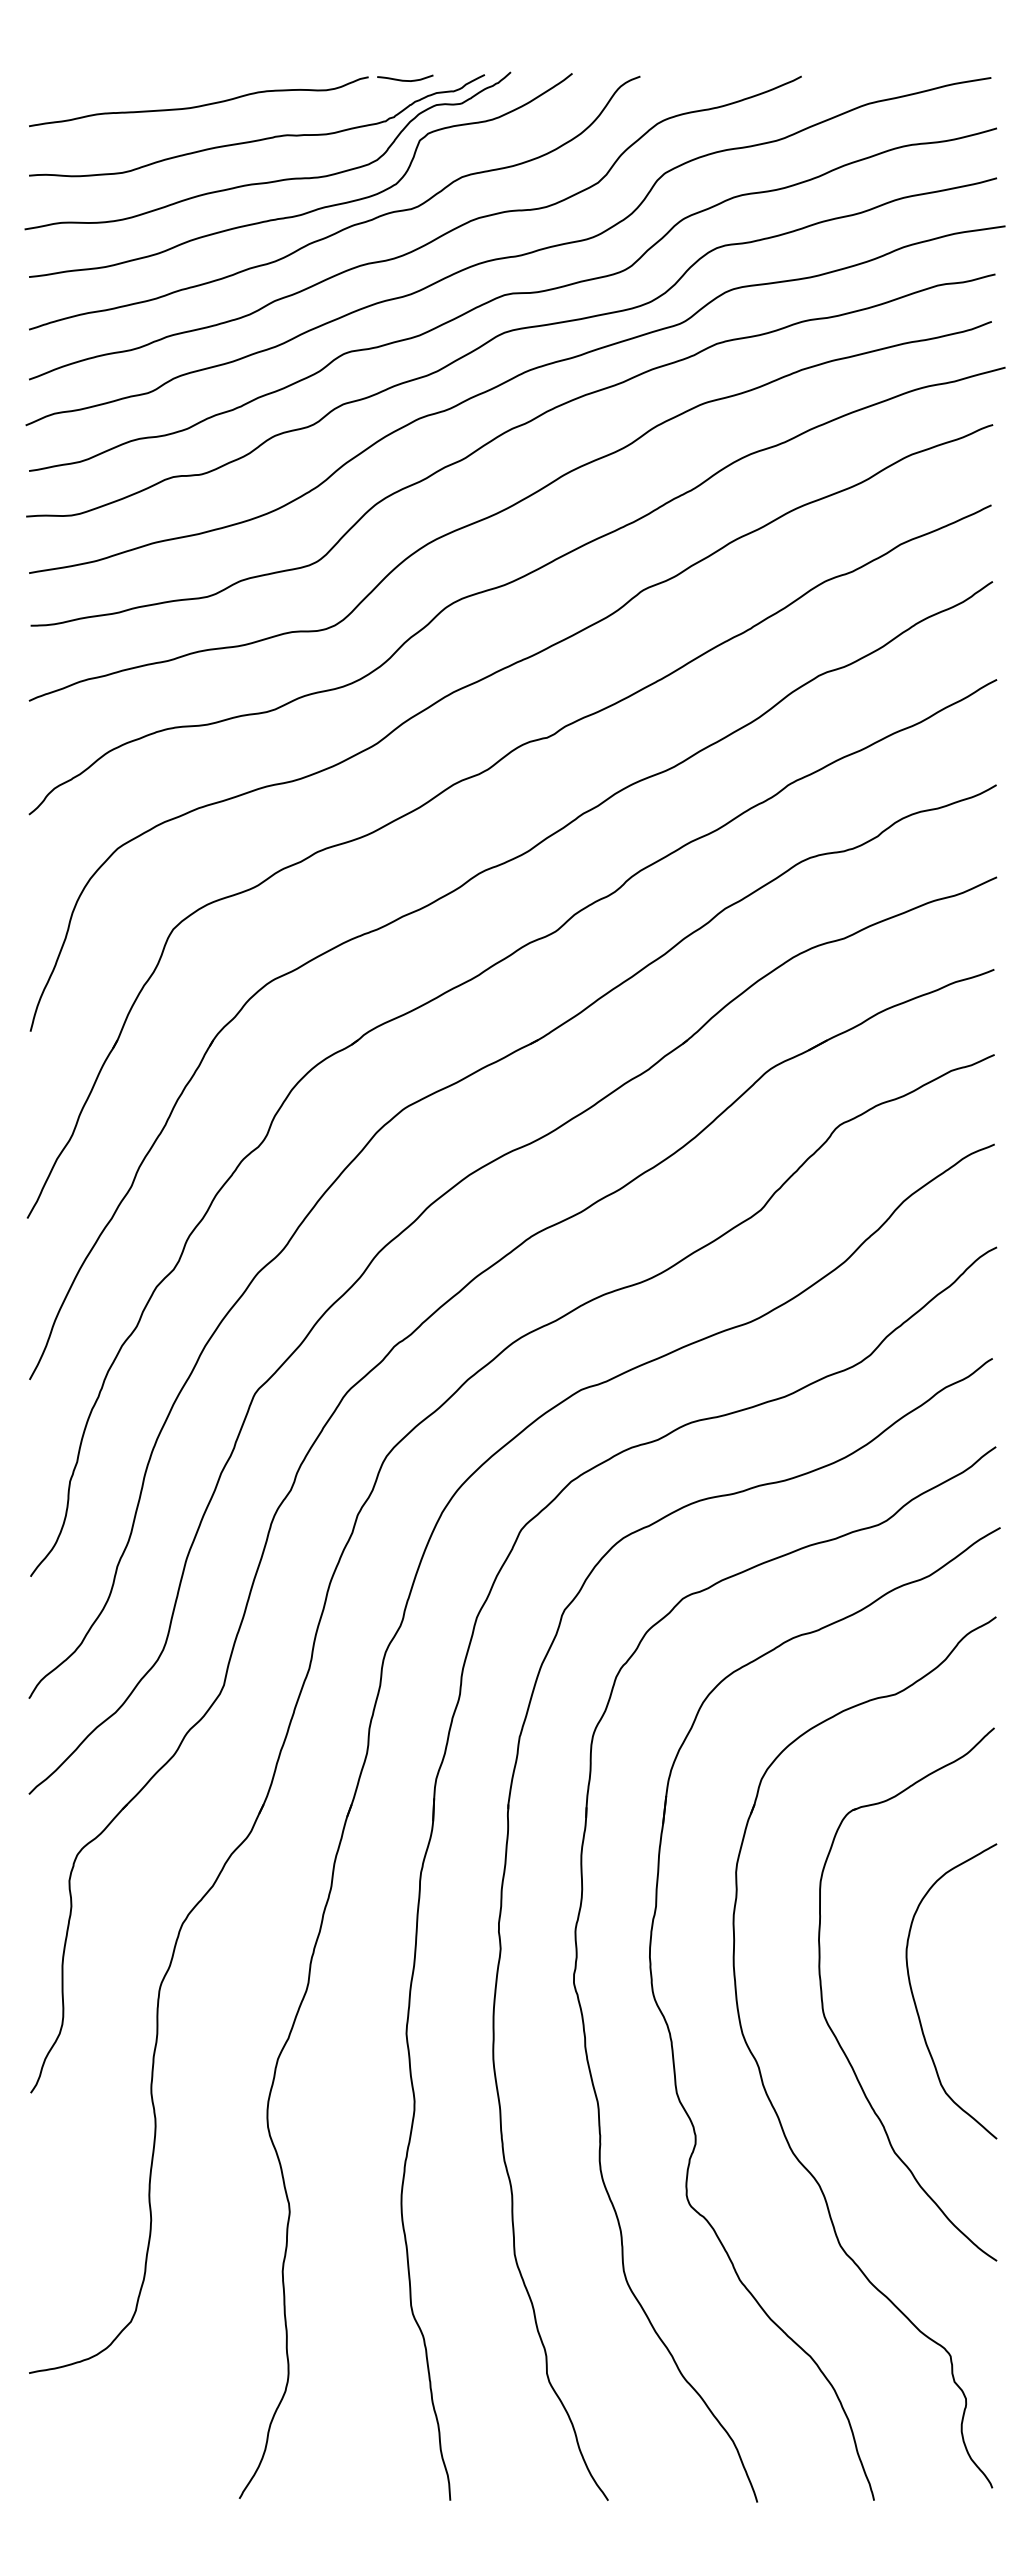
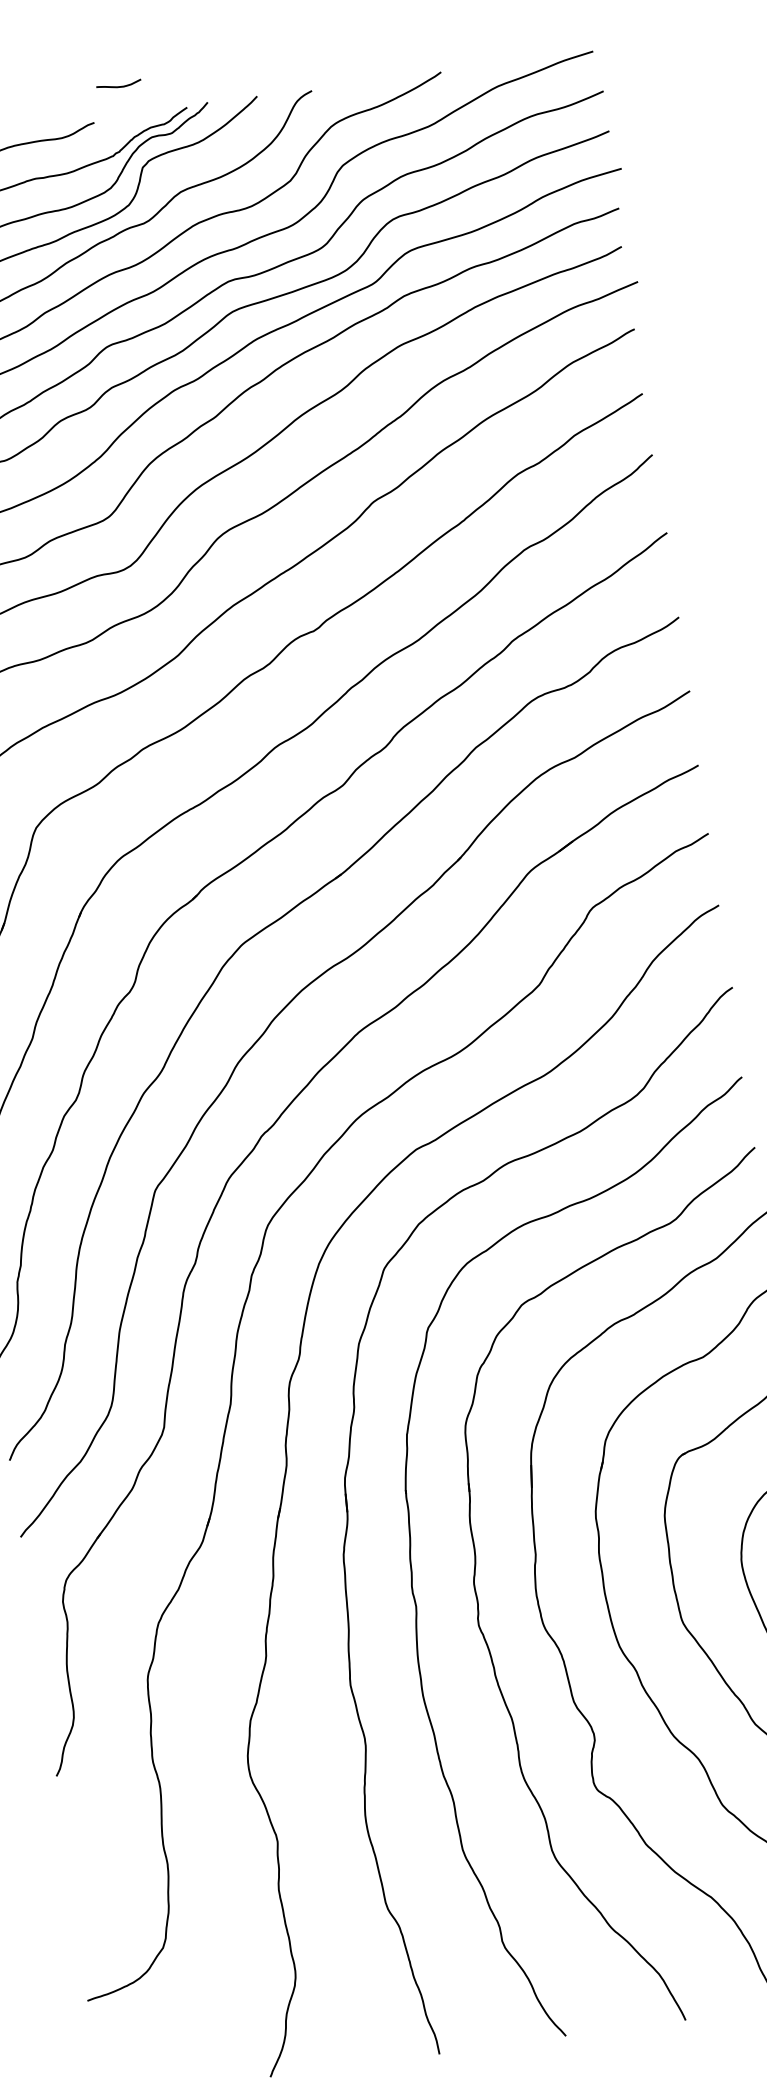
curve: (403, 79) -> (117, 86), moved

